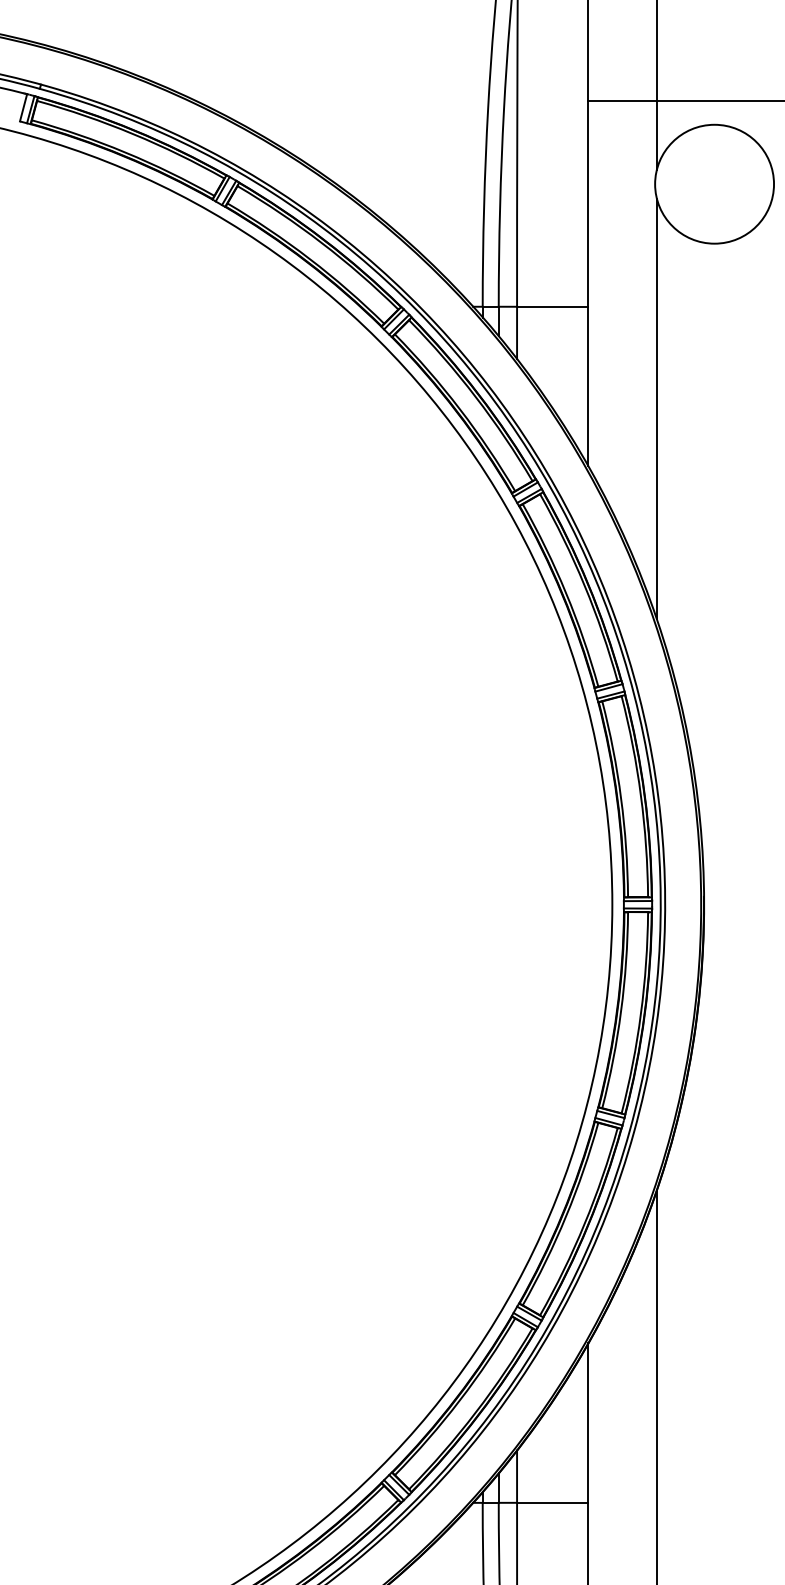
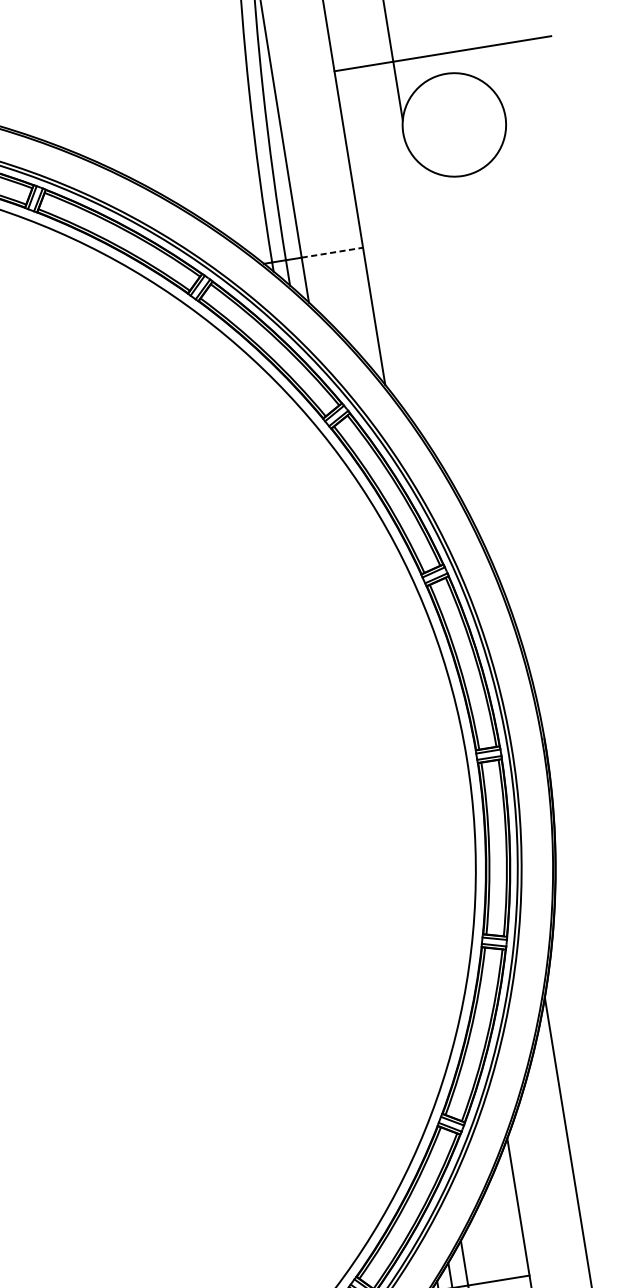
line: (552, 306) -> (332, 252), solid -> dashed
line: (656, 408) -> (435, 325), removed

